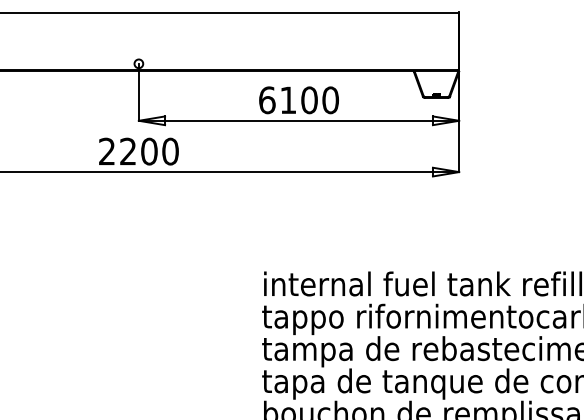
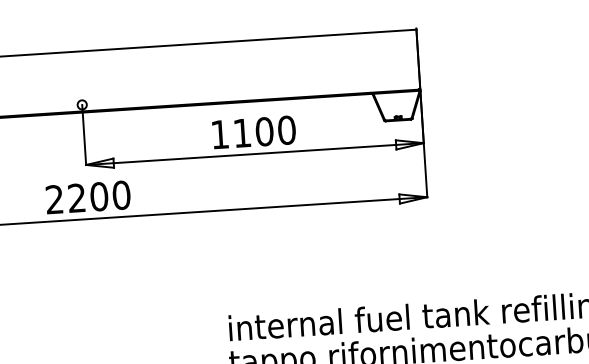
text: (267, 100) -> (220, 134), 6100 -> 1100

